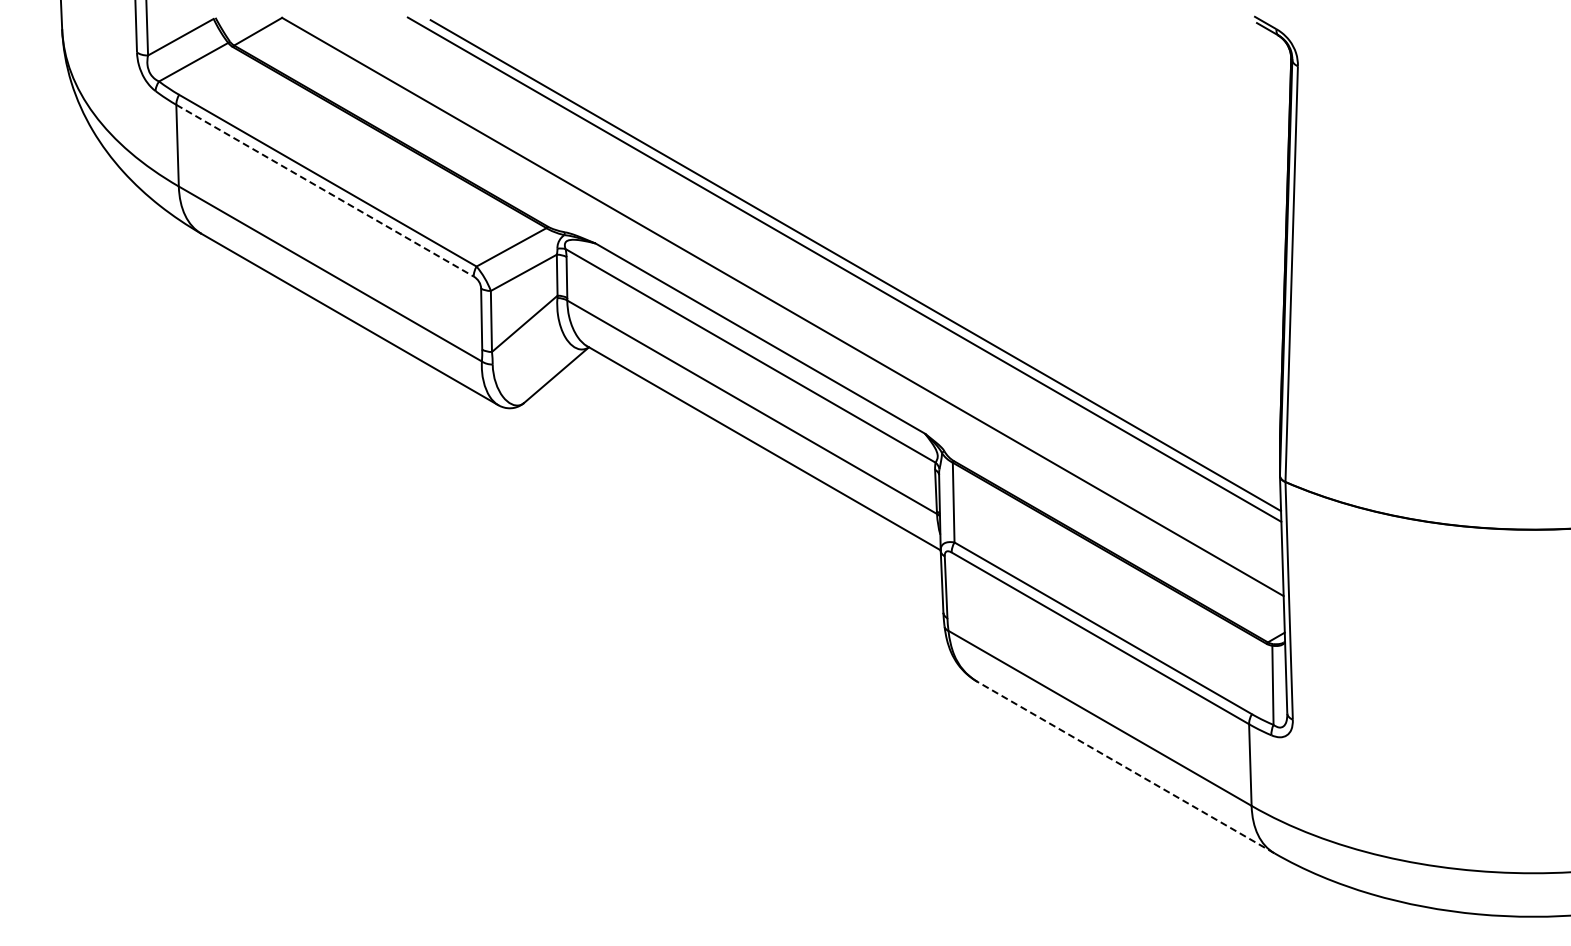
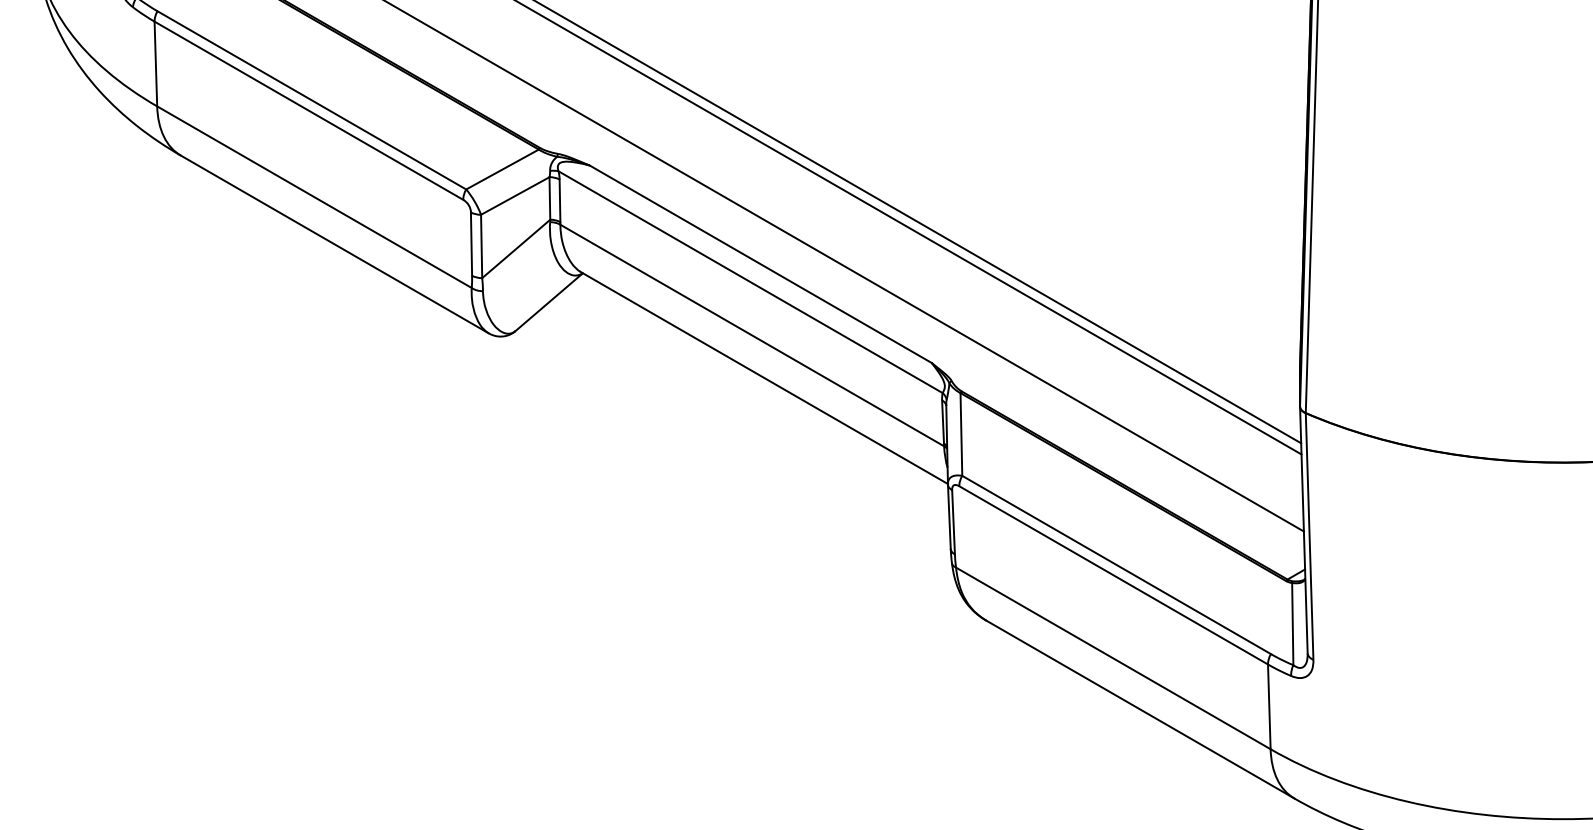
line: (325, 190) -> (309, 110), dashed -> solid
line: (1125, 767) -> (1139, 709), dashed -> solid

